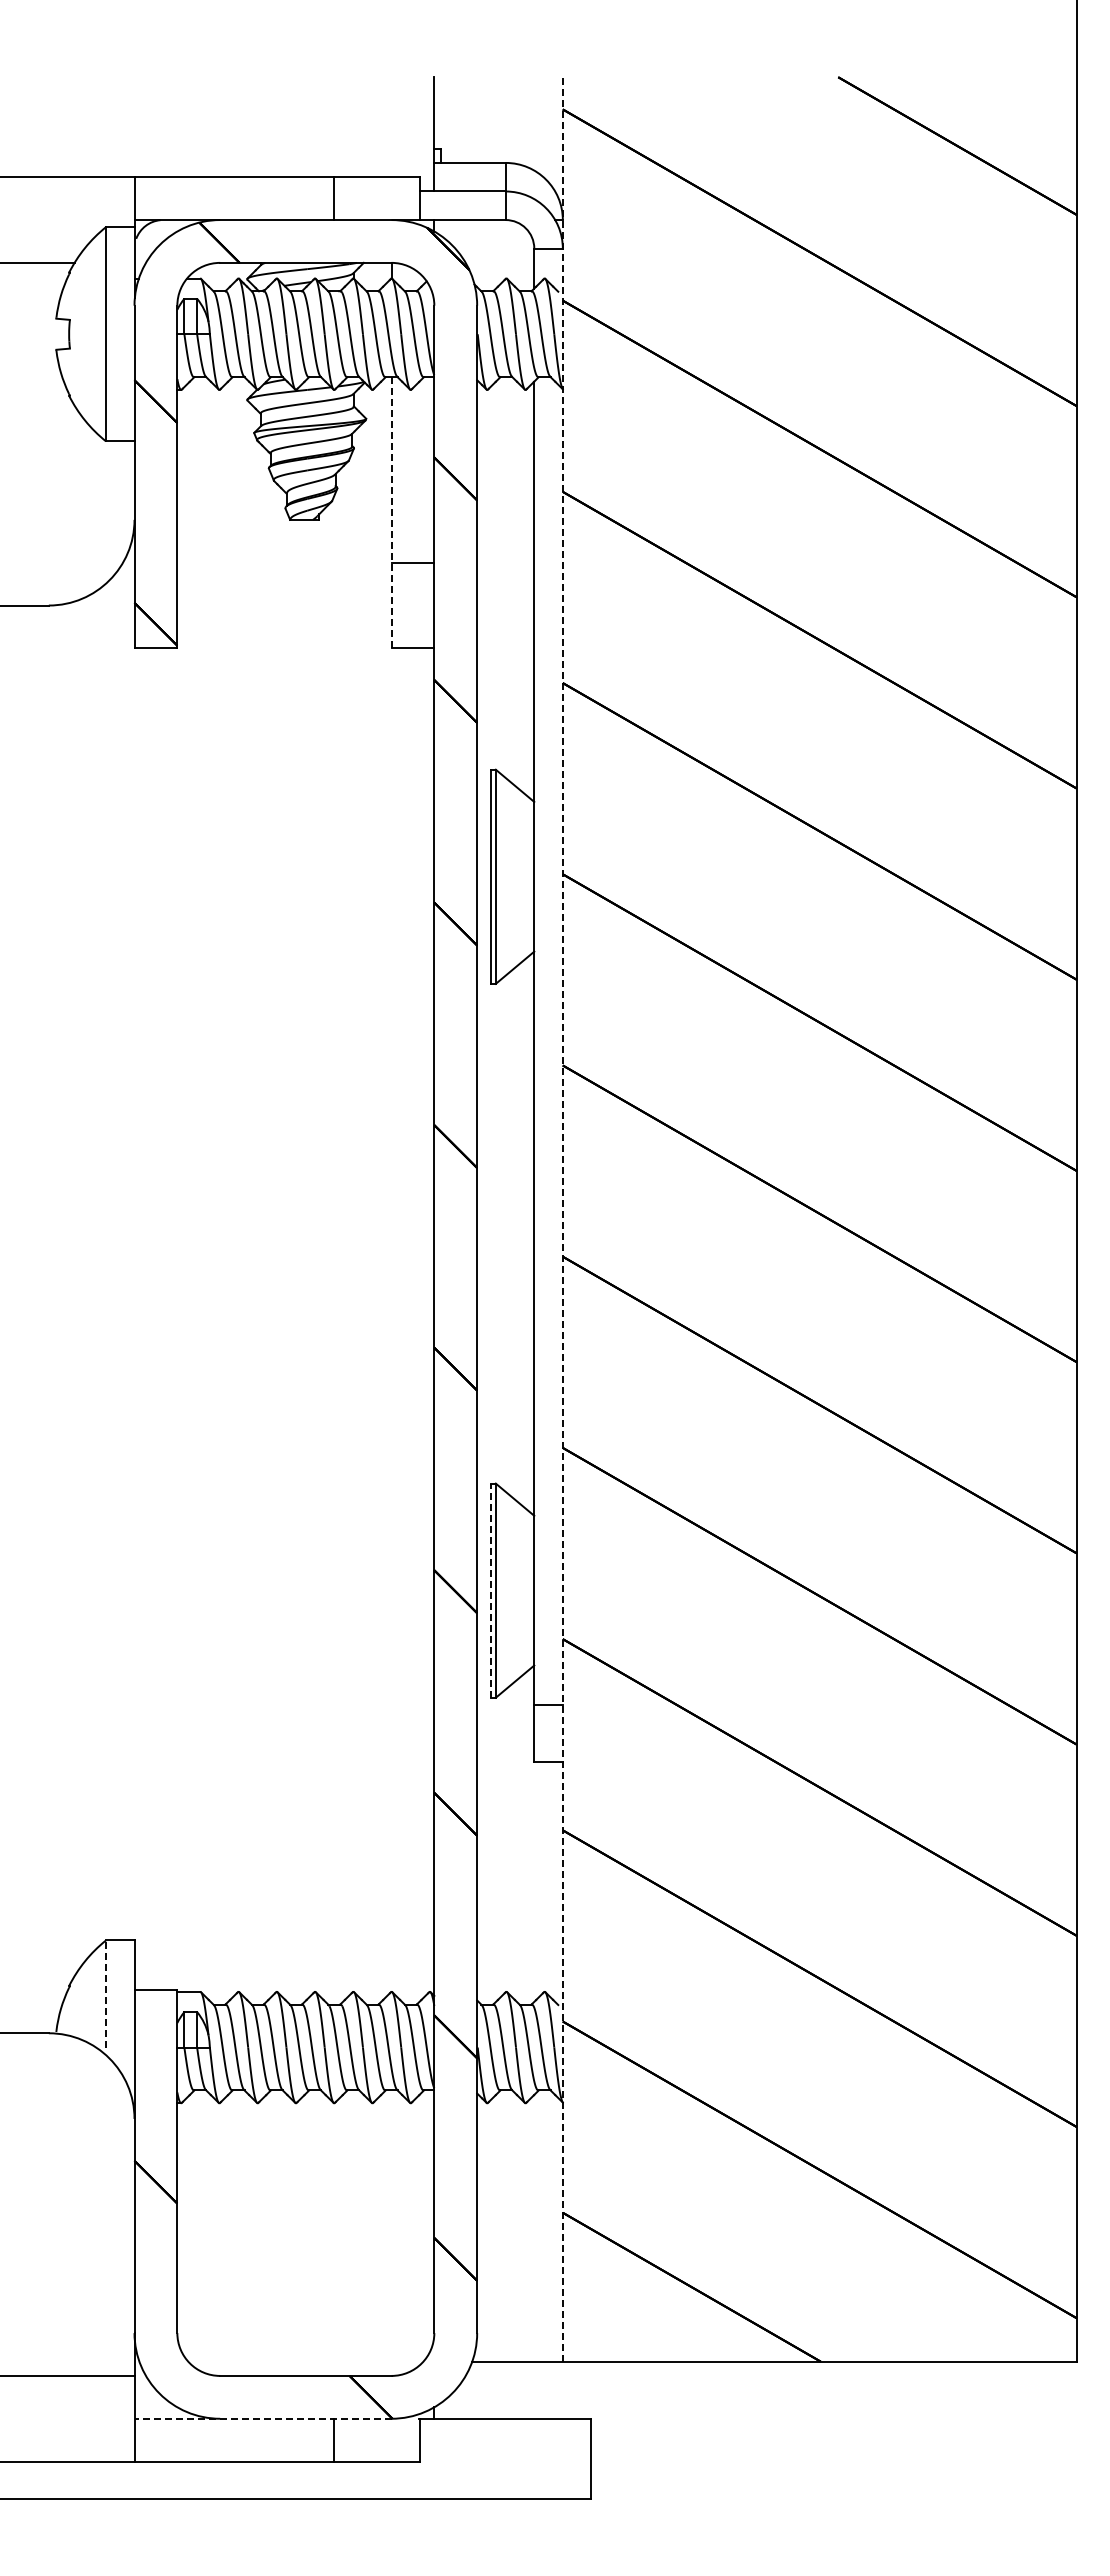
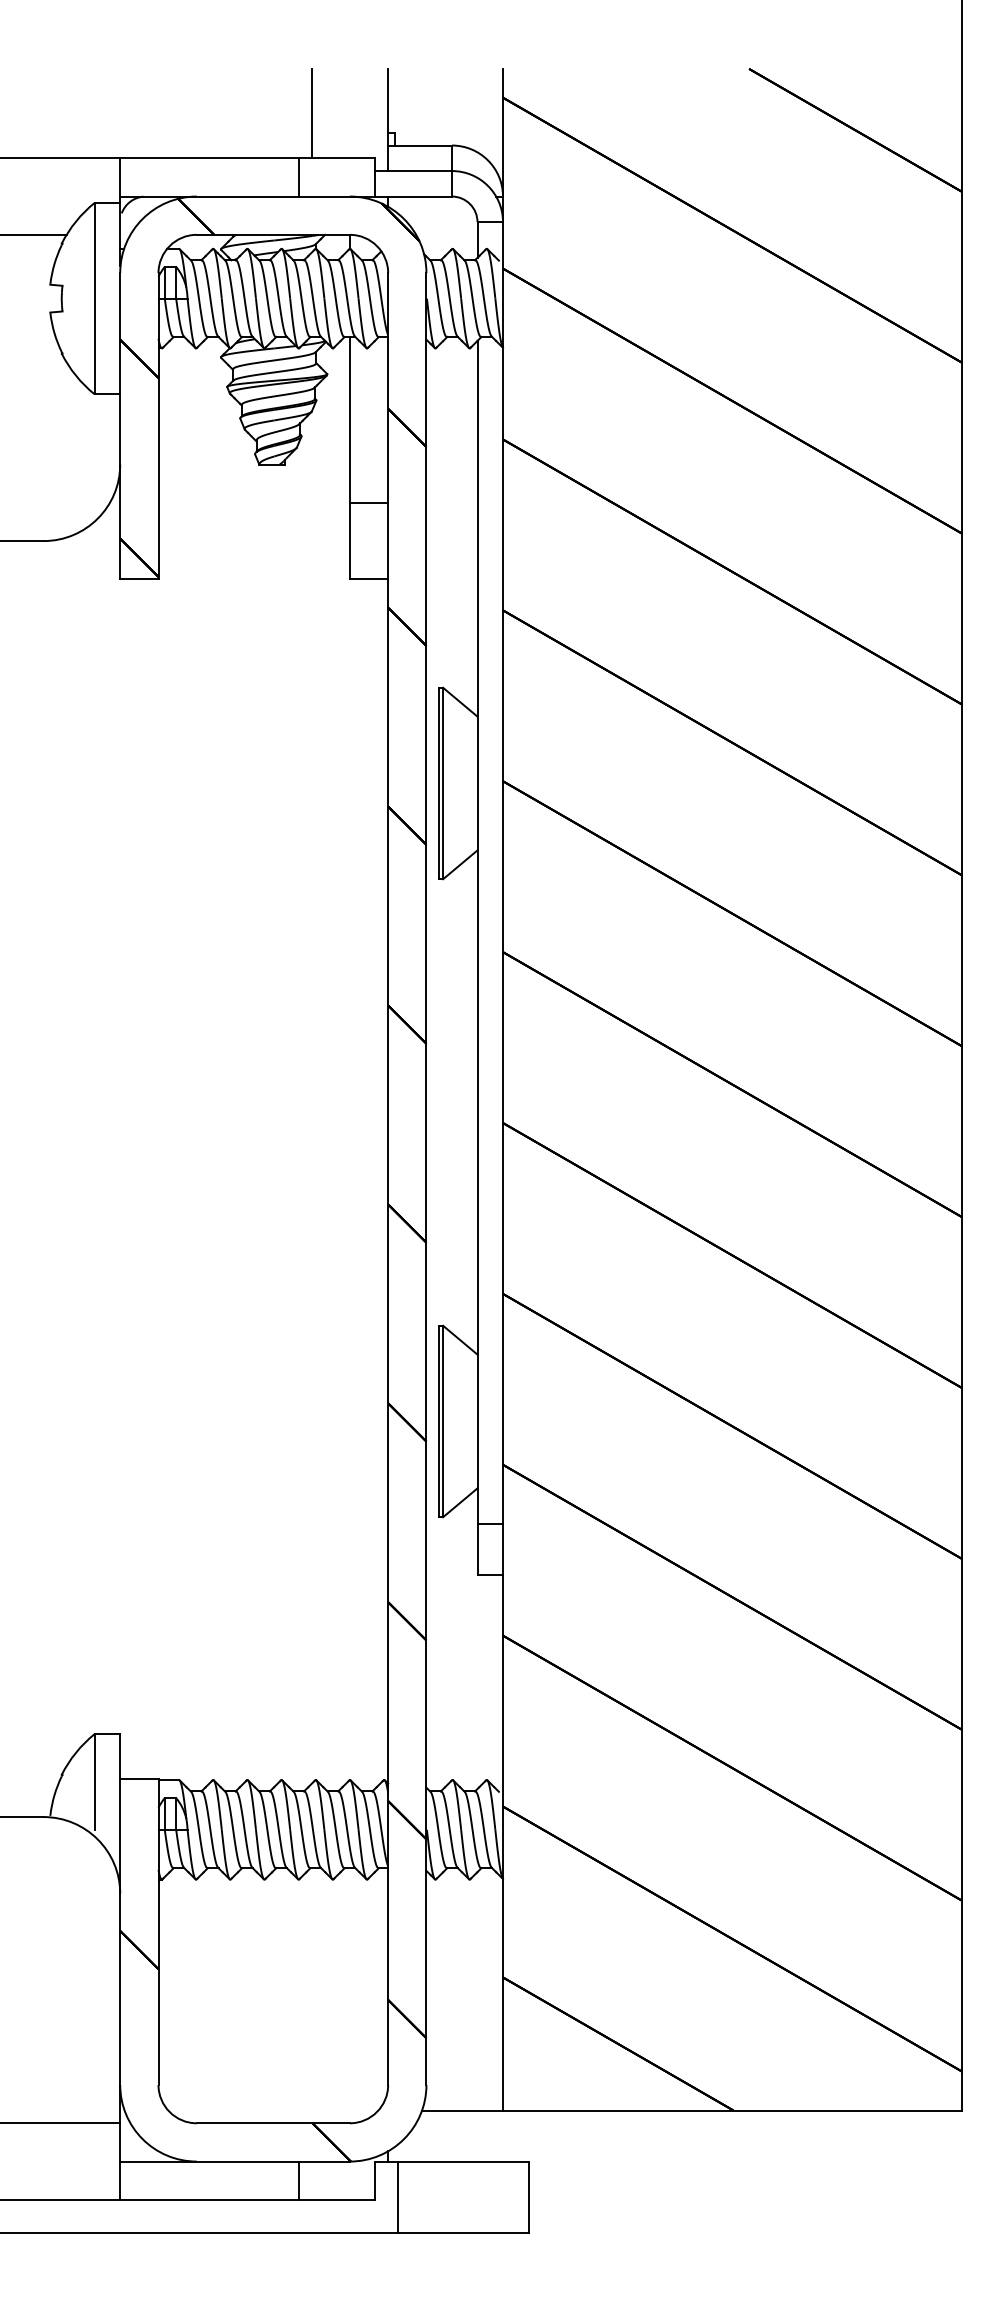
line: (348, 127) -> (311, 113), added
line: (391, 512) -> (349, 457), dashed -> solid
line: (562, 1218) -> (502, 1088), dashed -> solid
line: (491, 1590) -> (439, 1421), dashed -> solid
line: (105, 1994) -> (94, 1782), dashed -> solid
line: (262, 2418) -> (234, 2161), dashed -> solid
line: (445, 2458) -> (398, 2197), added

